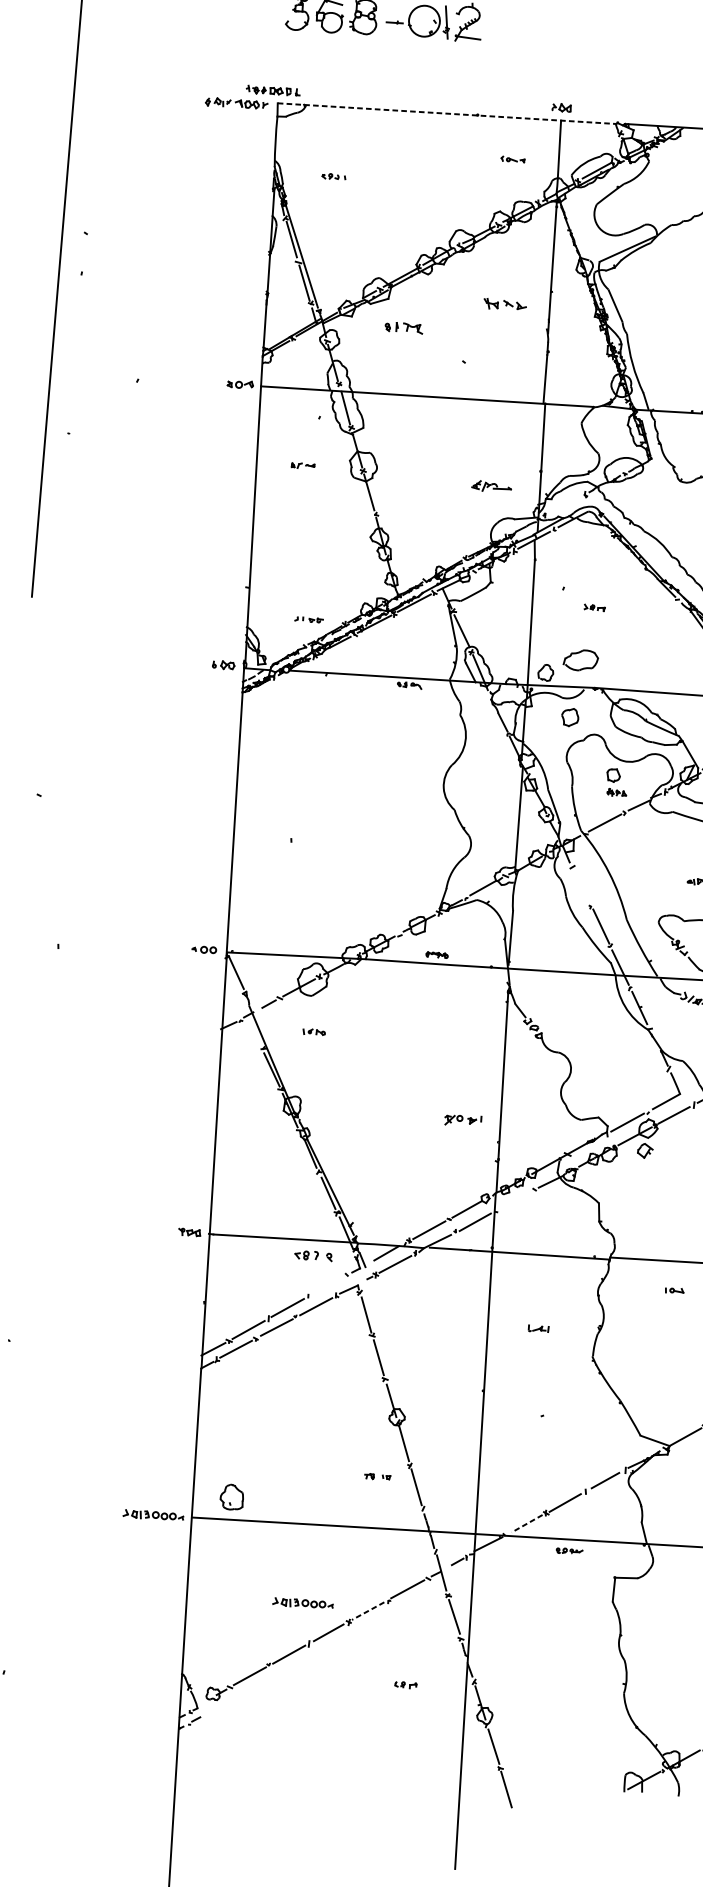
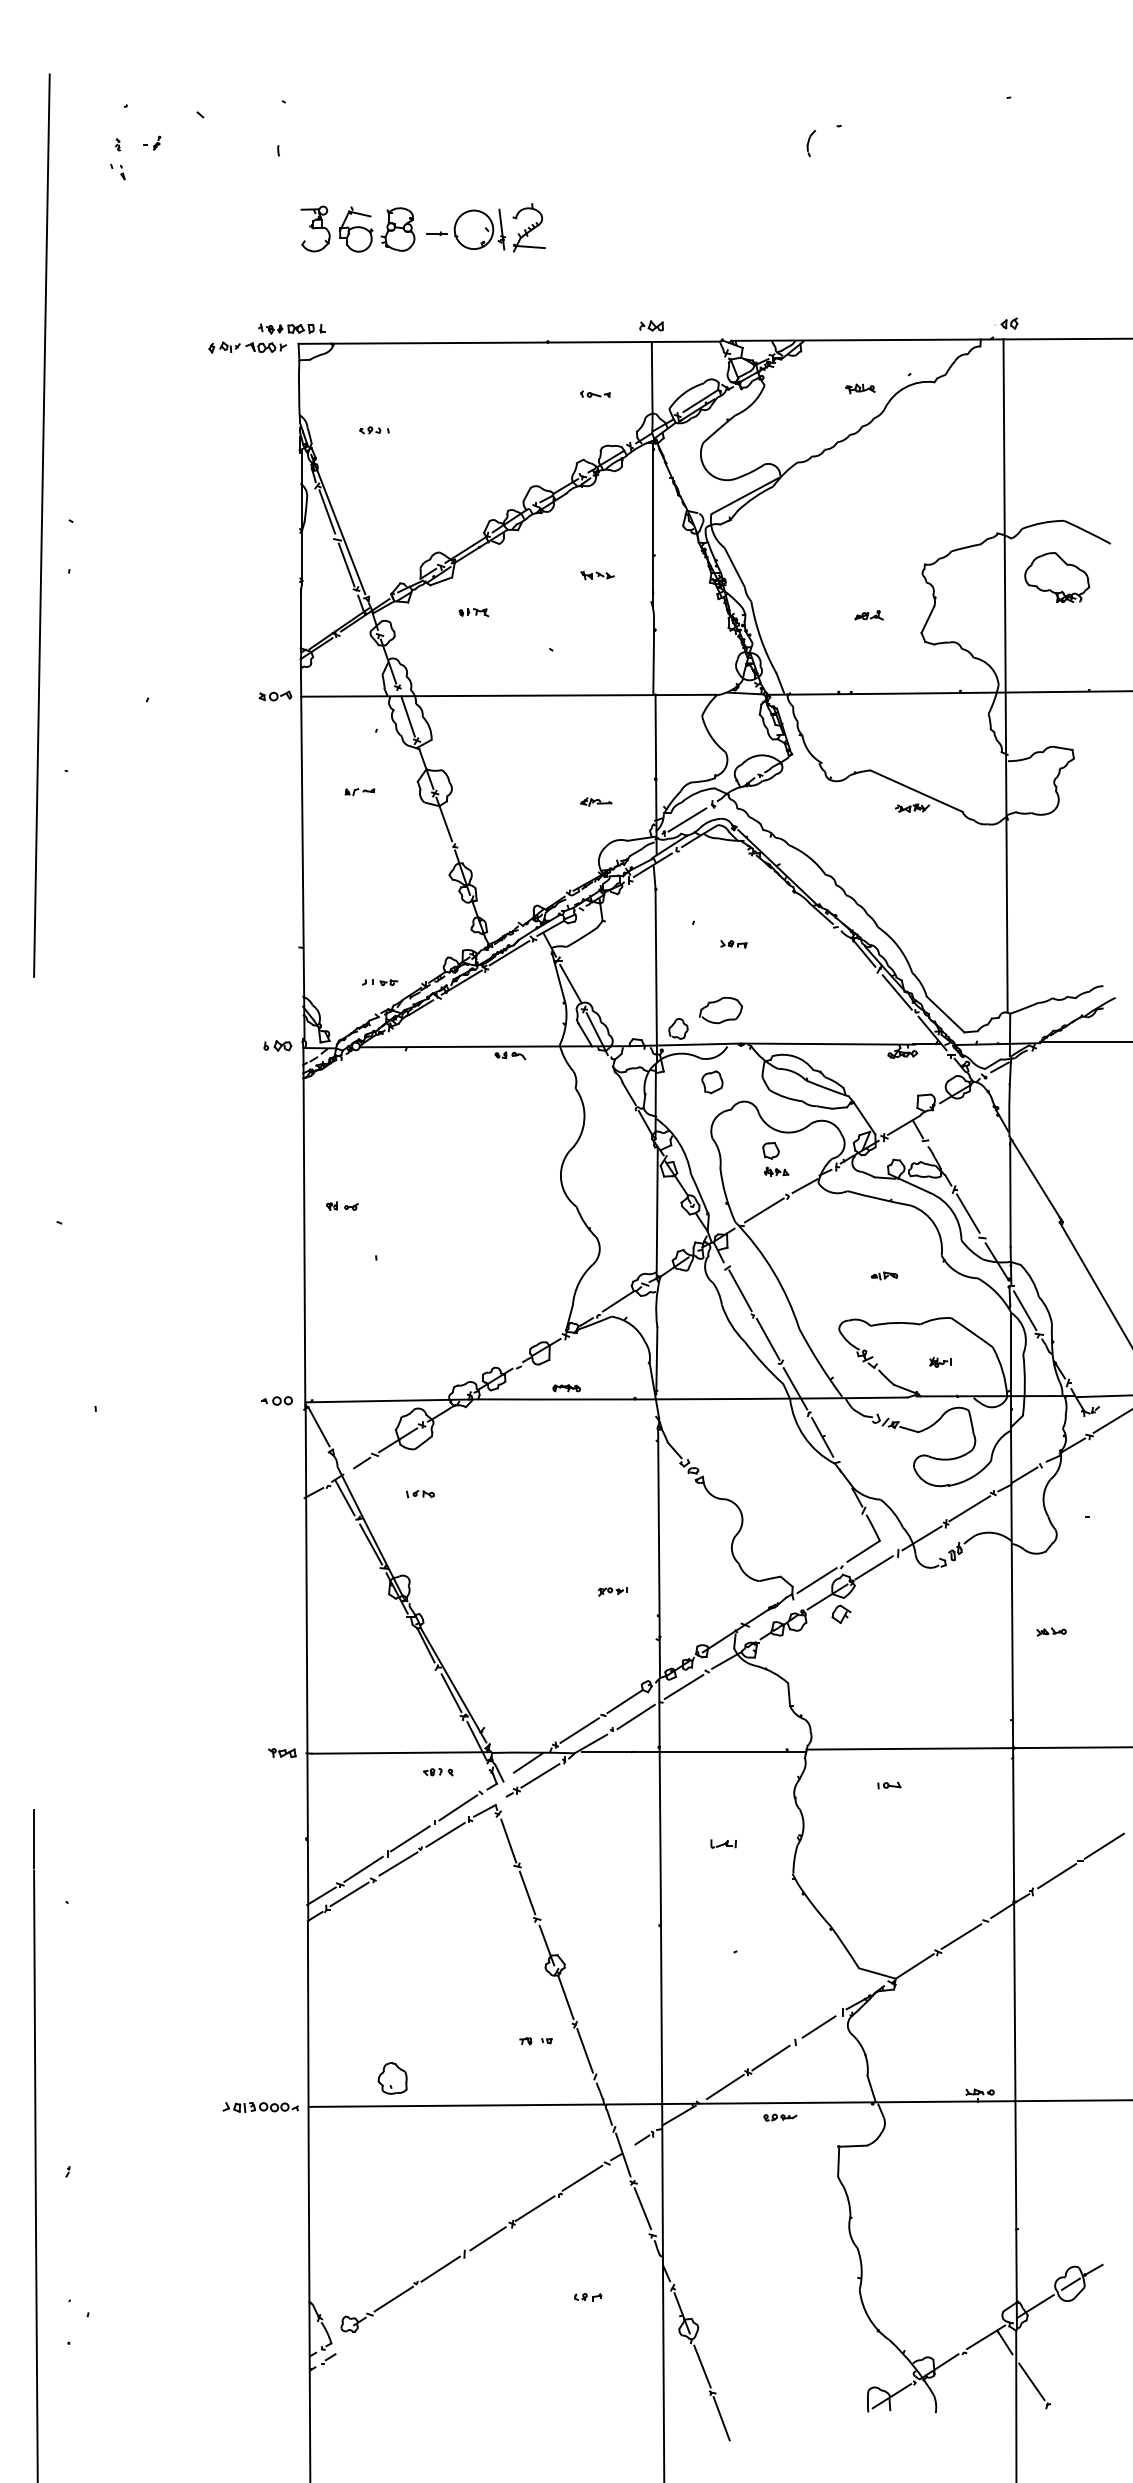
line: (446, 113) -> (509, 342), dashed -> solid
part: (505, 304) -> (597, 575), size x0.62
part: (403, 328) -> (473, 612), size x0.62
part: (492, 486) -> (596, 801), size x0.62
line: (564, 505) -> (687, 819), added
part: (267, 796) -> (342, 1205), added
line: (581, 885) -> (740, 1290), added
line: (253, 1030) -> (344, 1497), added
part: (463, 1120) -> (612, 1591), size x0.62
line: (514, 1200) -> (683, 1686), added
part: (313, 1256) -> (438, 1772), size x0.62
line: (328, 1285) -> (458, 1807), added
part: (231, 1497) -> (392, 2078), moved
line: (526, 1524) -> (724, 2087), dashed -> solid
part: (302, 1603) -> (453, 2204), removed
line: (368, 1611) -> (535, 2208), dashed -> solid

